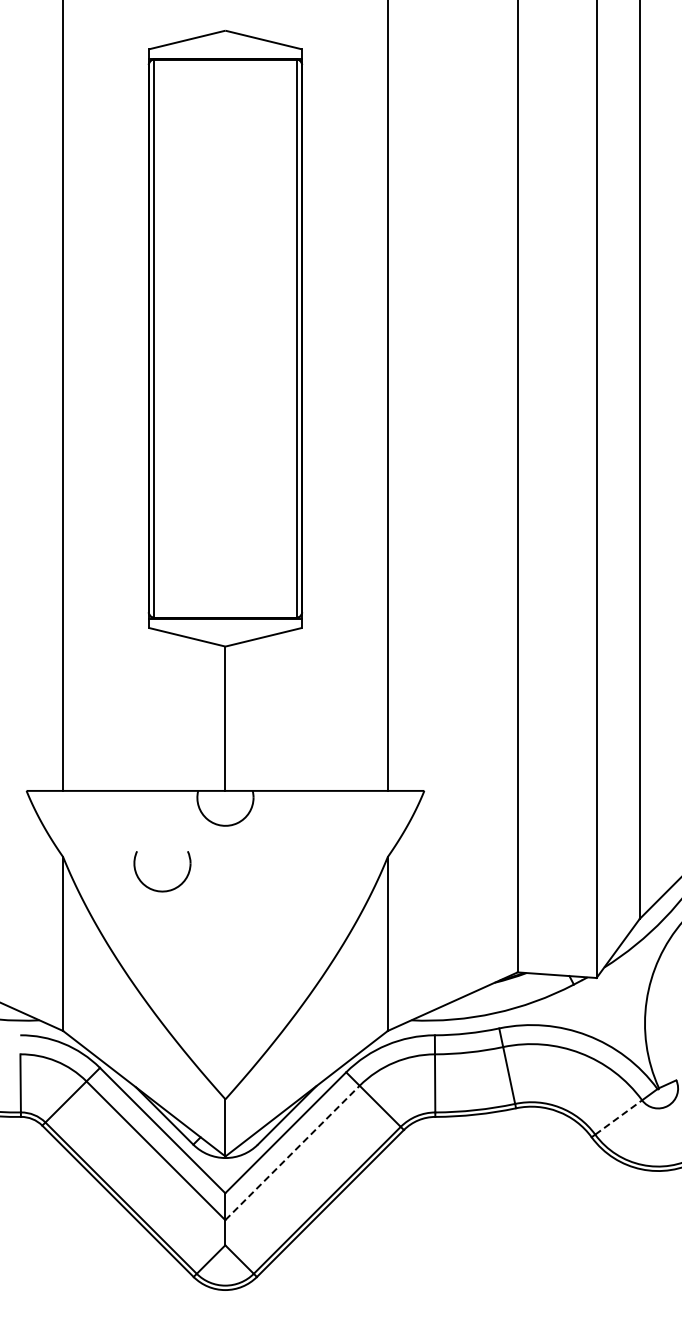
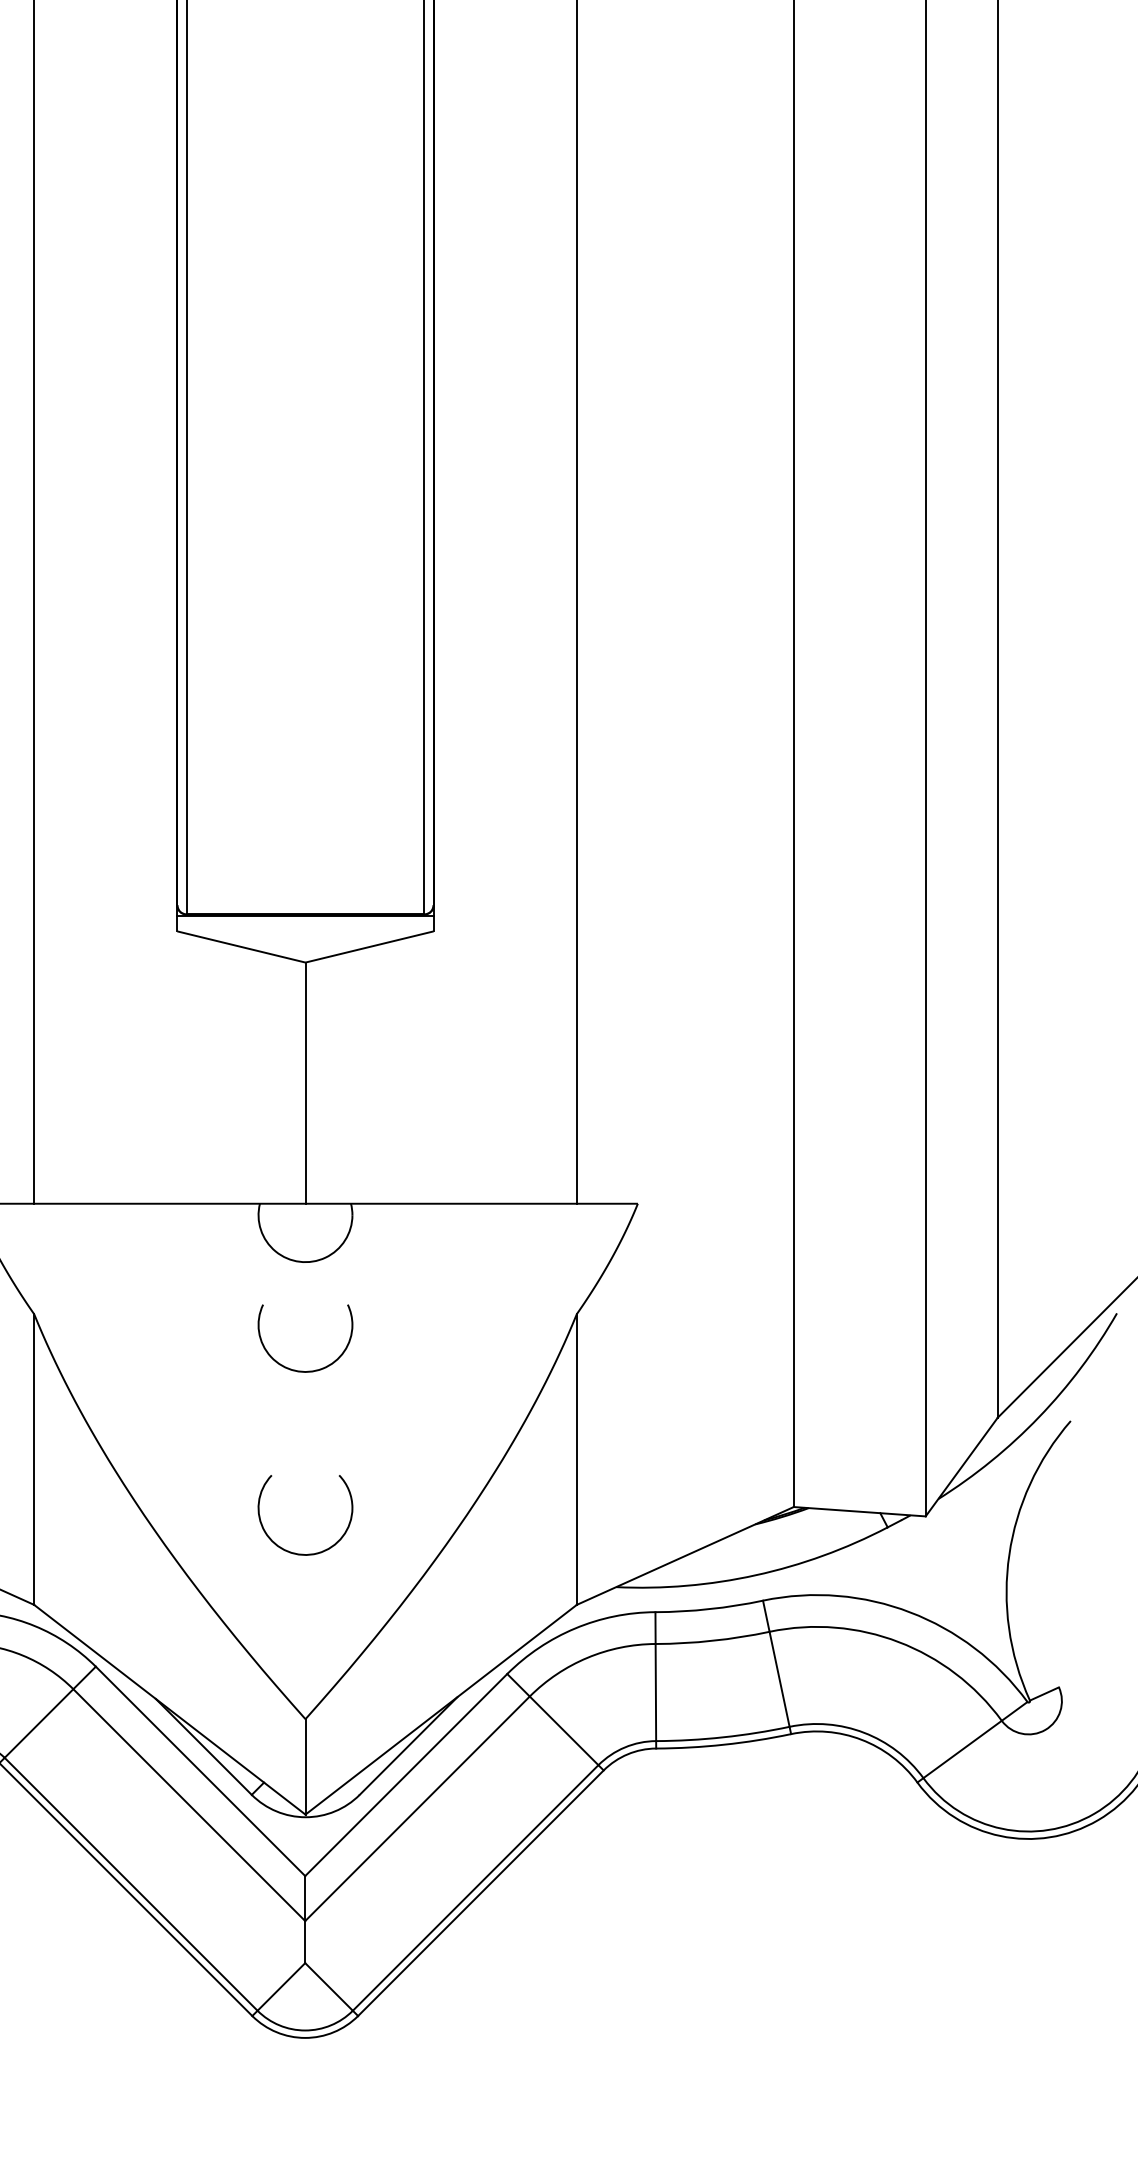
part: (162, 890) -> (305, 1370), moved
part: (221, 999) -> (298, 1552), added
line: (619, 1117) -> (963, 1749), dashed -> solid
line: (292, 1152) -> (417, 1807), dashed -> solid

